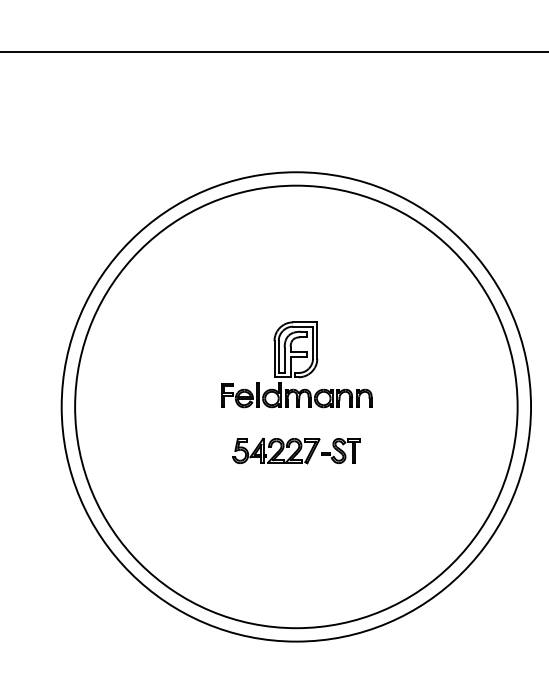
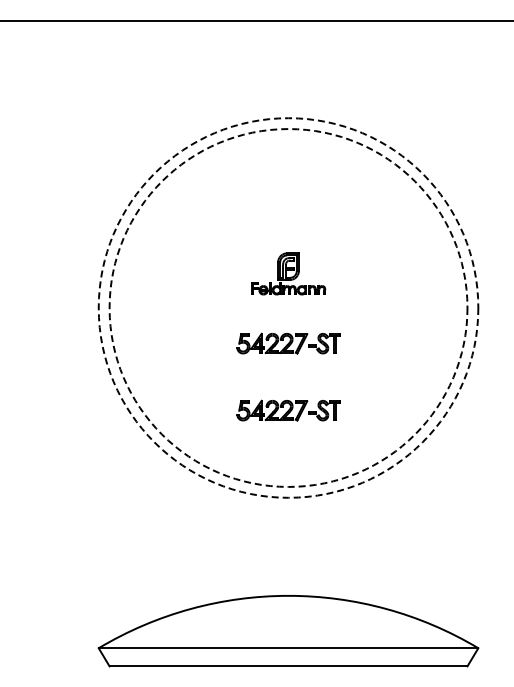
part: (296, 364) -> (288, 273), size x0.6
circle: (296, 406) -> (288, 307), solid -> dashed
circle: (296, 406) -> (288, 307), solid -> dashed
part: (296, 533) -> (288, 410), added

